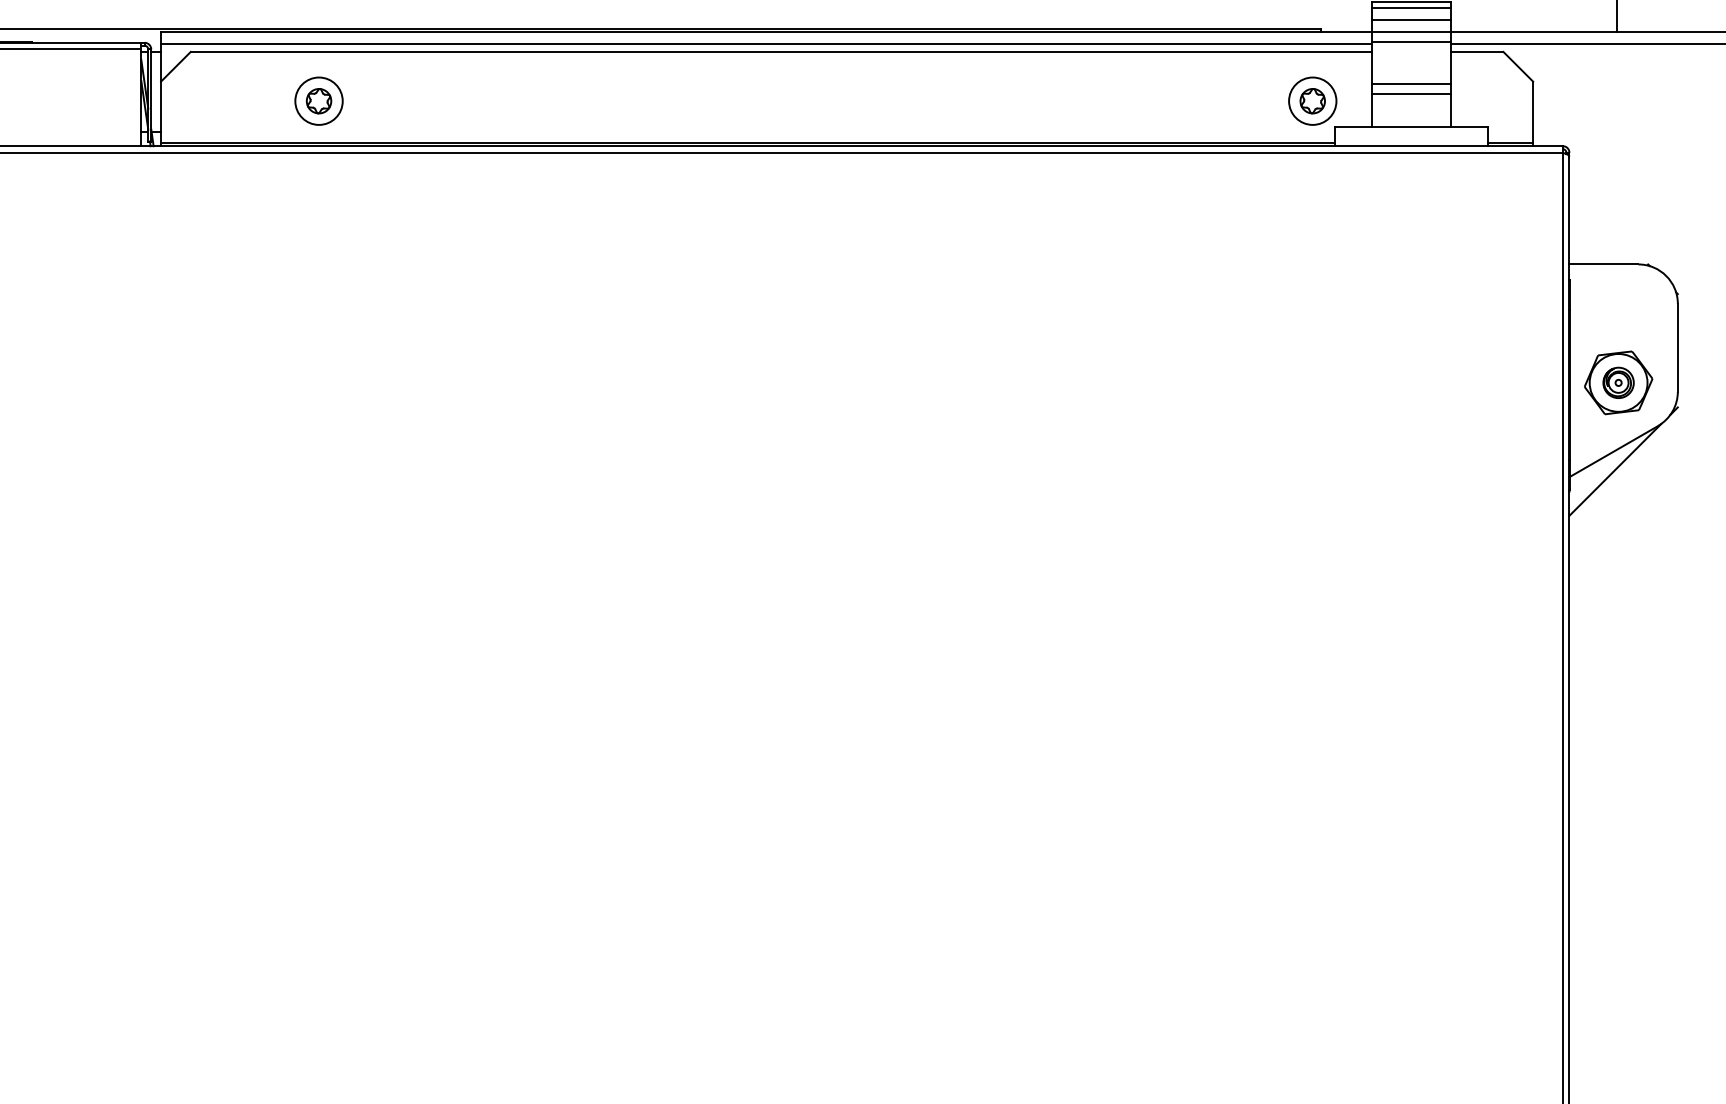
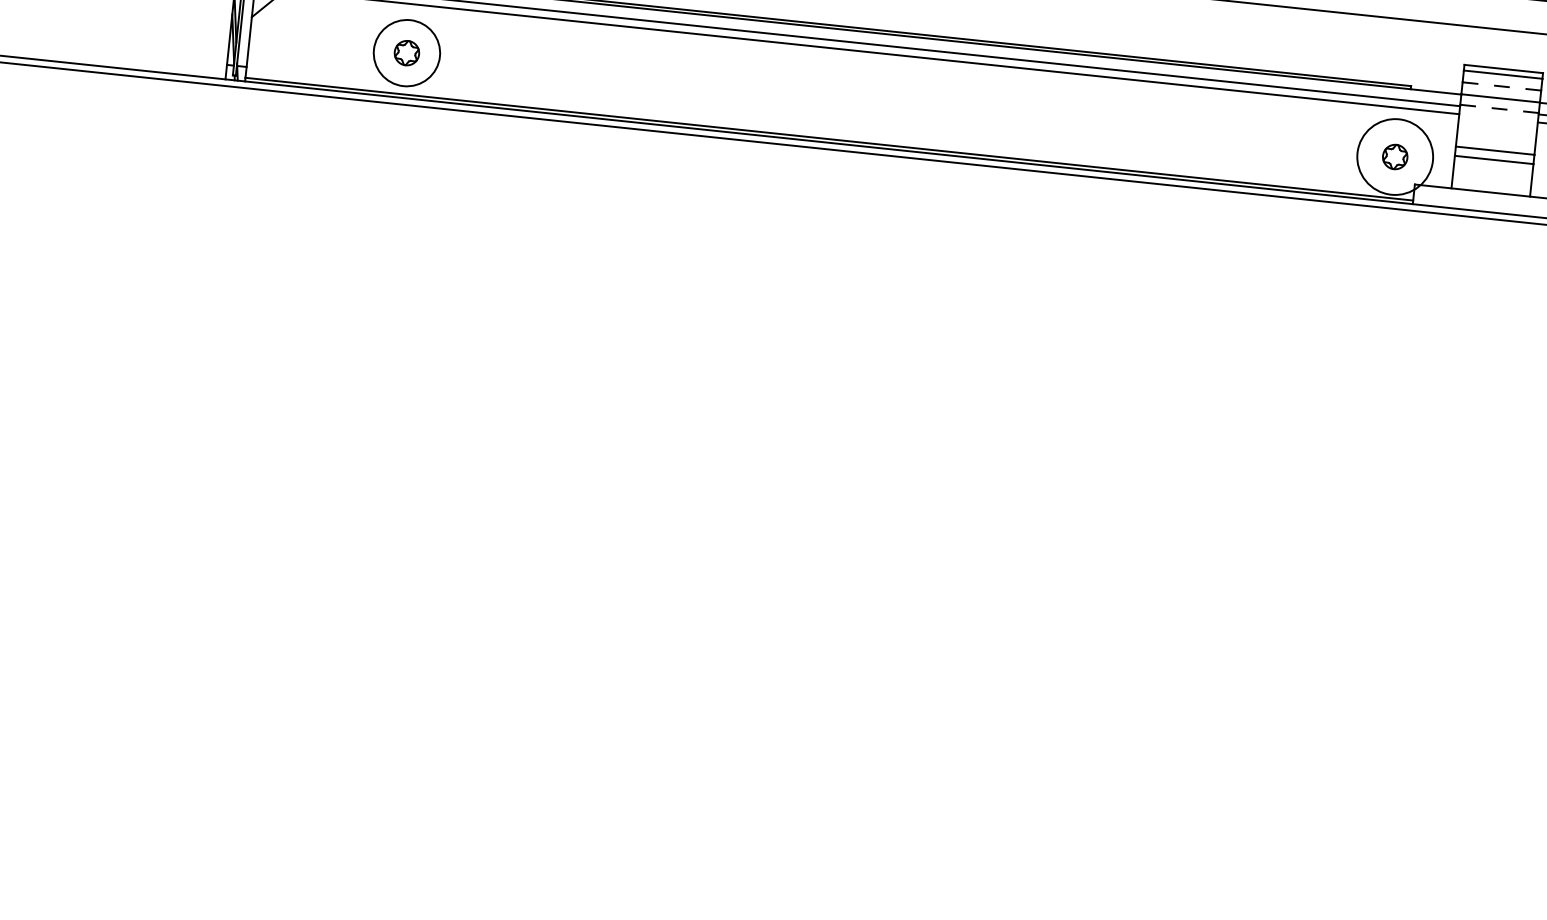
line: (1411, 19) -> (1501, 86), solid -> dashed
line: (1412, 42) -> (1500, 109), solid -> dashed
circle: (318, 100) -> (406, 52), size x1.4
circle: (1312, 100) -> (1395, 156), size x1.6

